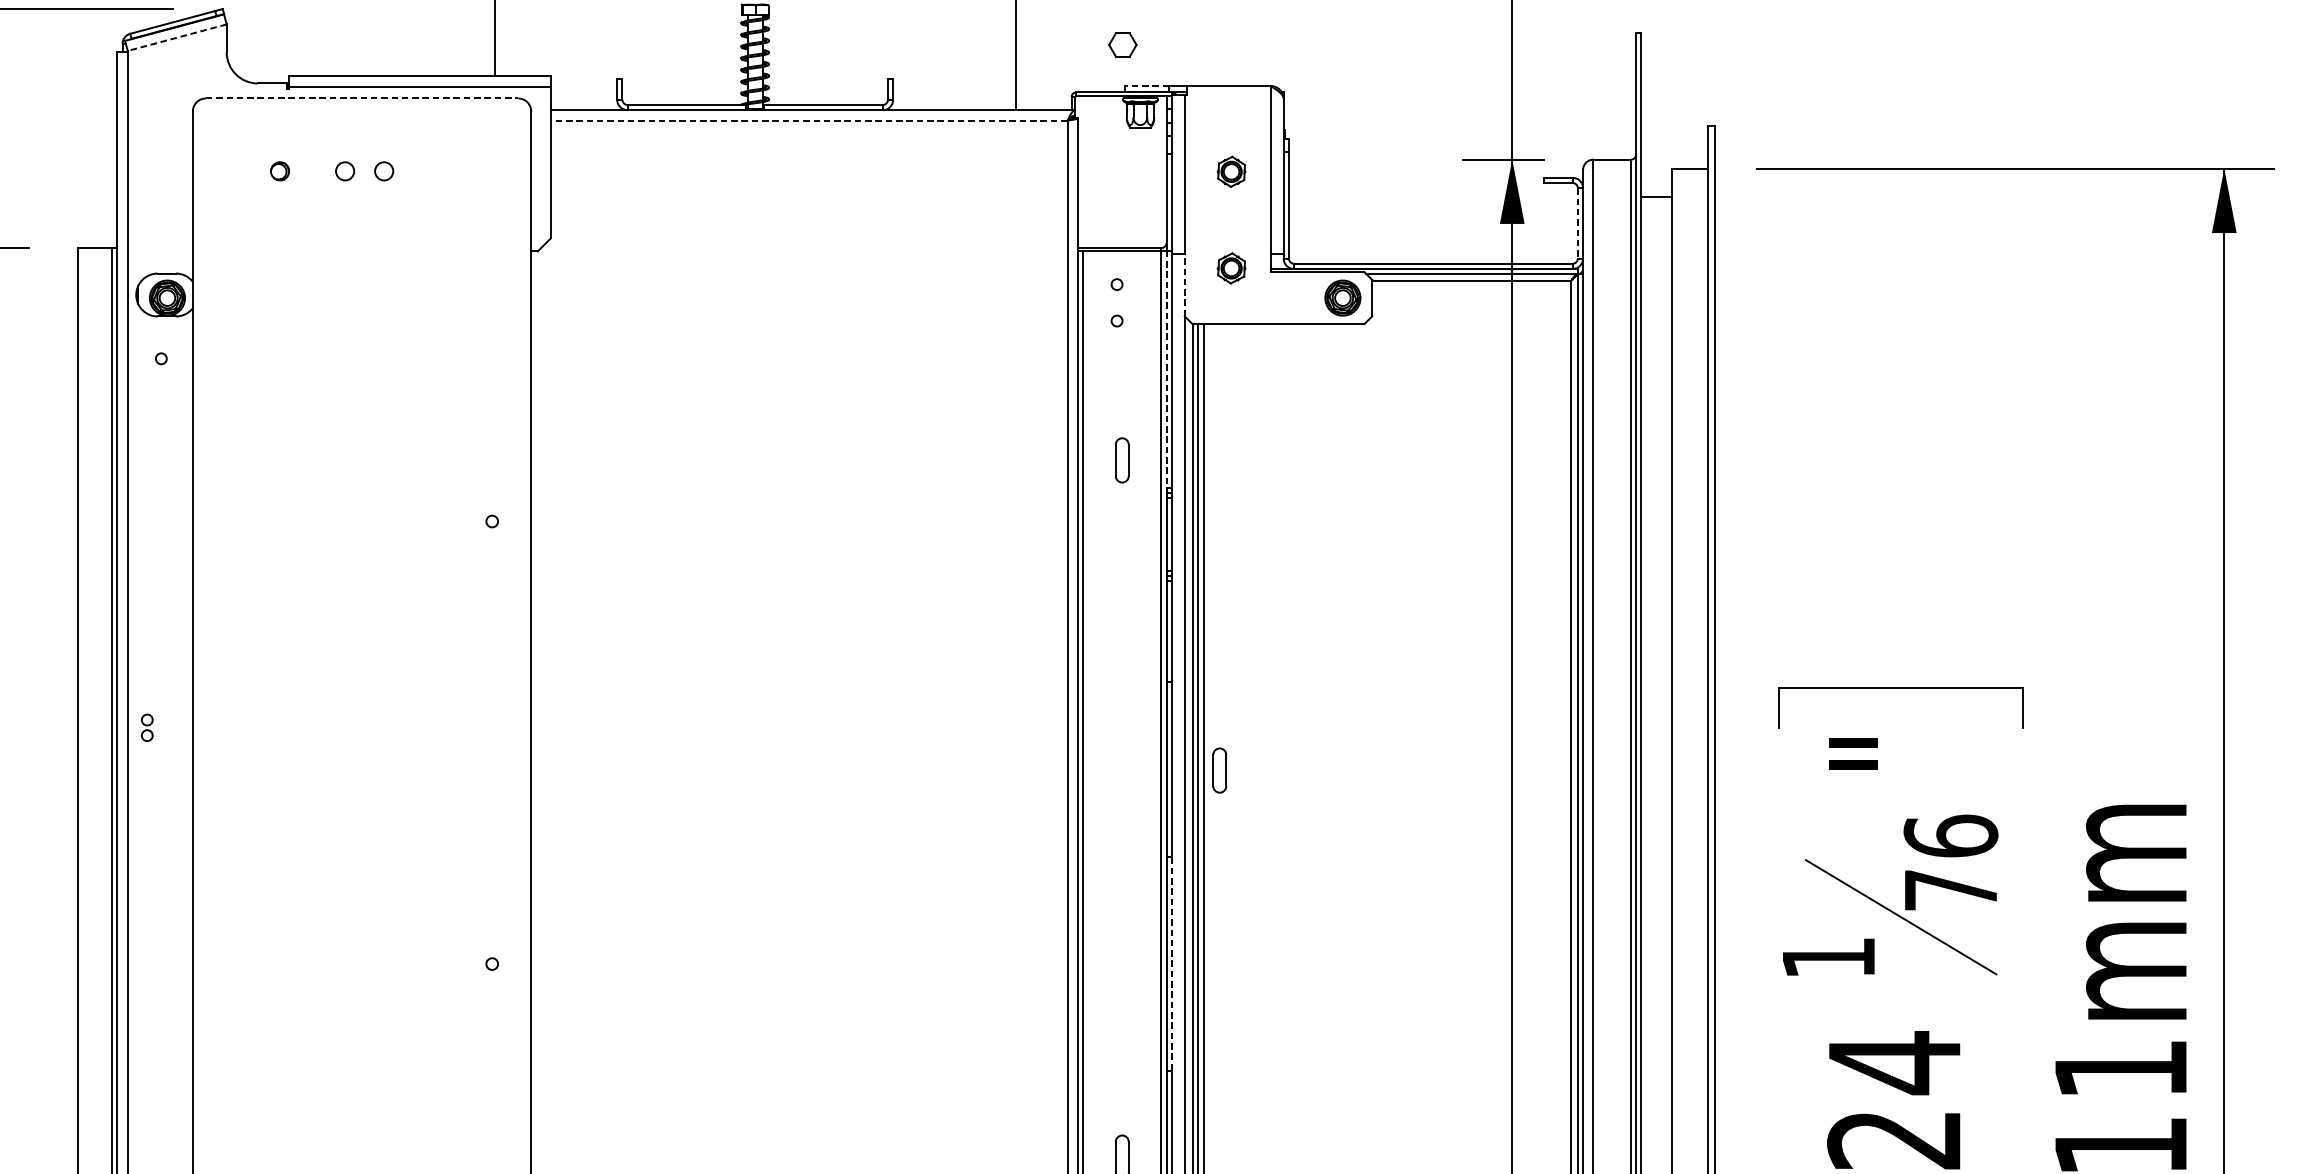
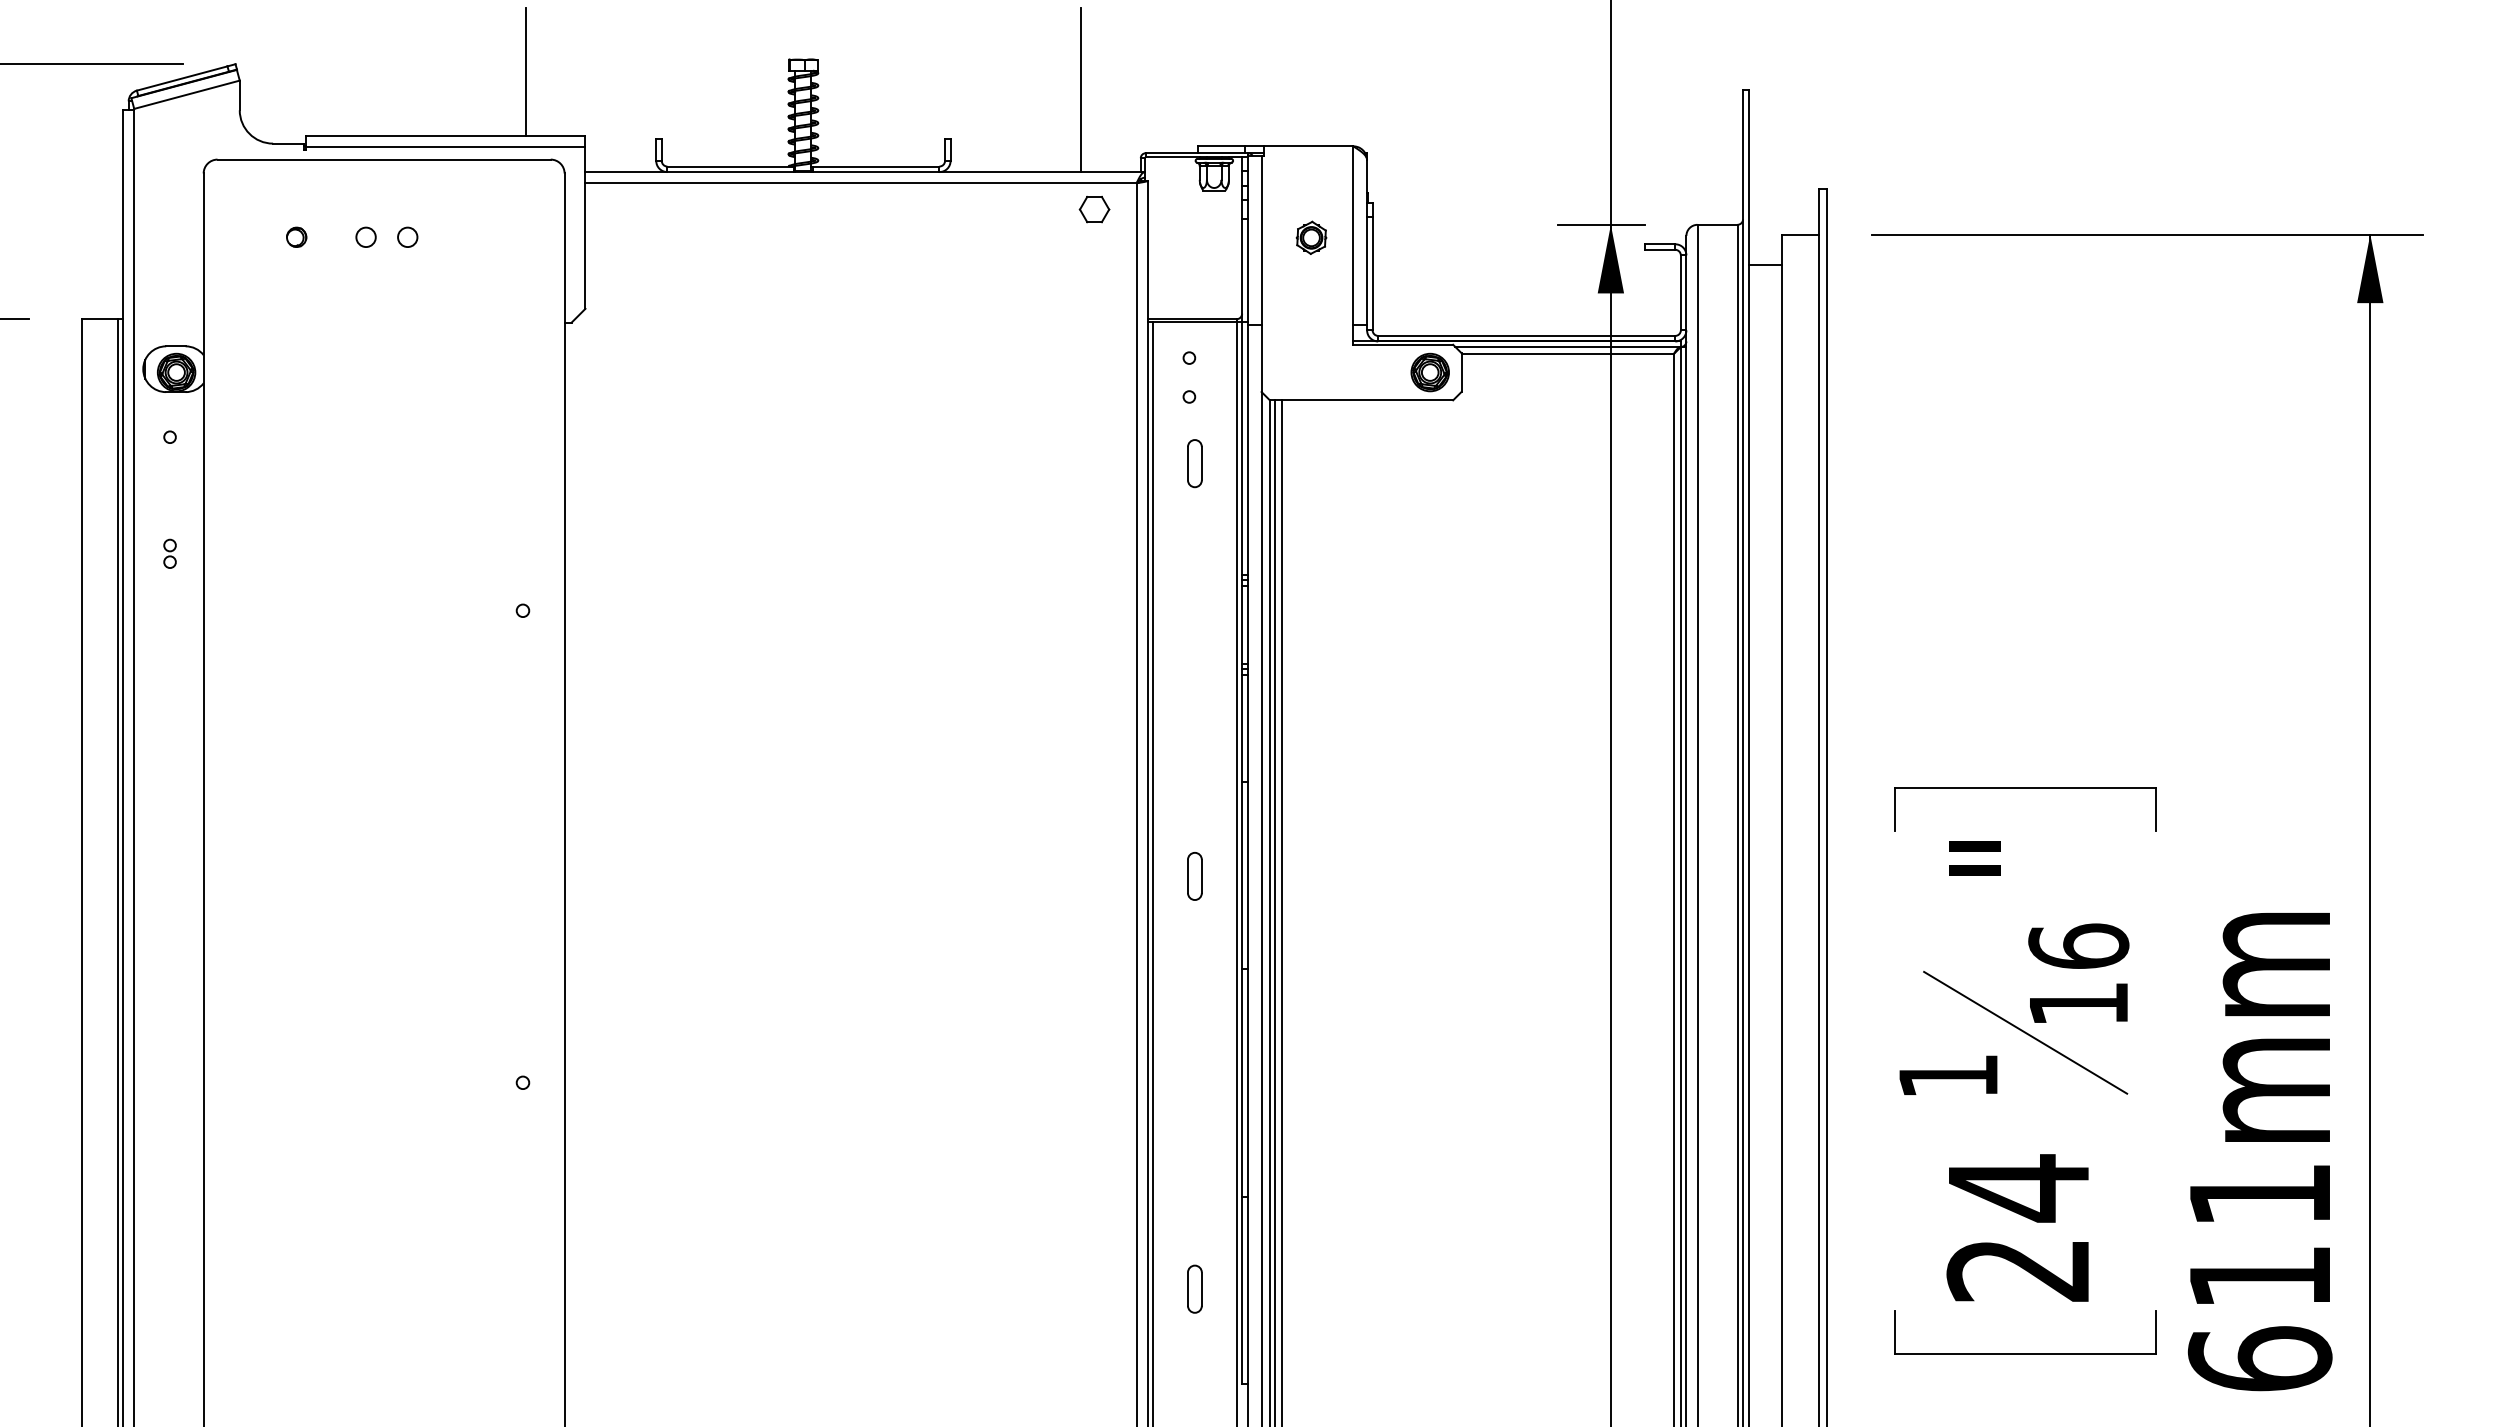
line: (177, 37) -> (187, 94), dashed -> solid
part: (1122, 44) -> (1094, 209), moved
line: (1147, 86) -> (1221, 146), dashed -> solid
line: (362, 98) -> (384, 159), dashed -> solid
line: (809, 120) -> (861, 183), dashed -> solid
line: (1577, 224) -> (1680, 293), dashed -> solid
part: (1231, 268) -> (1311, 340), removed
line: (1184, 284) -> (1261, 358), dashed -> solid
line: (1166, 369) -> (1242, 448), dashed -> solid
part: (1121, 460) -> (1194, 463), moved
part: (146, 727) -> (169, 553), moved
part: (1219, 770) -> (1194, 876), moved
text: (1950, 890) -> (2078, 1004), 76 -> 16
line: (1171, 963) -> (1247, 1082), dashed -> solid

